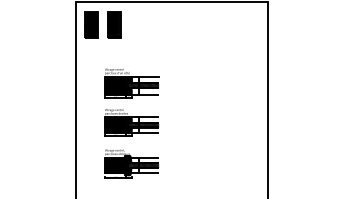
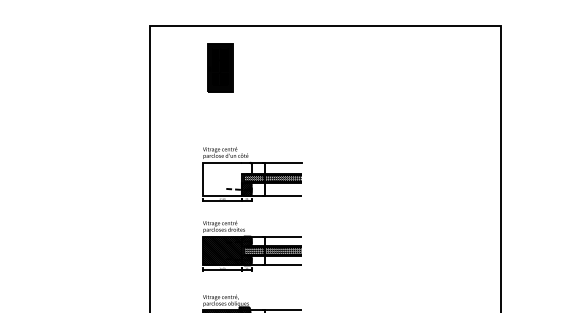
part: (91, 24) -> (178, 67), removed
hatch: (117, 85) -> (226, 178), removed

